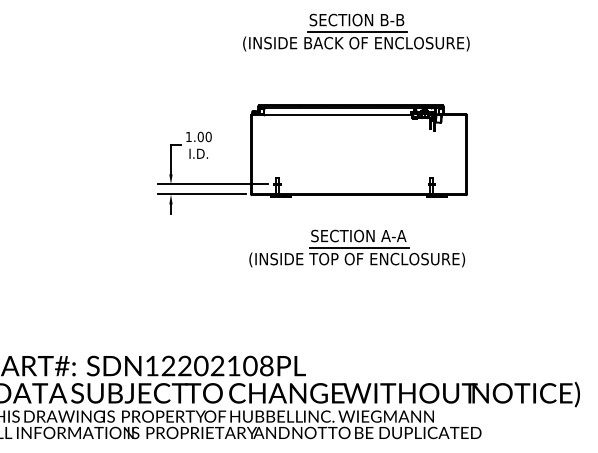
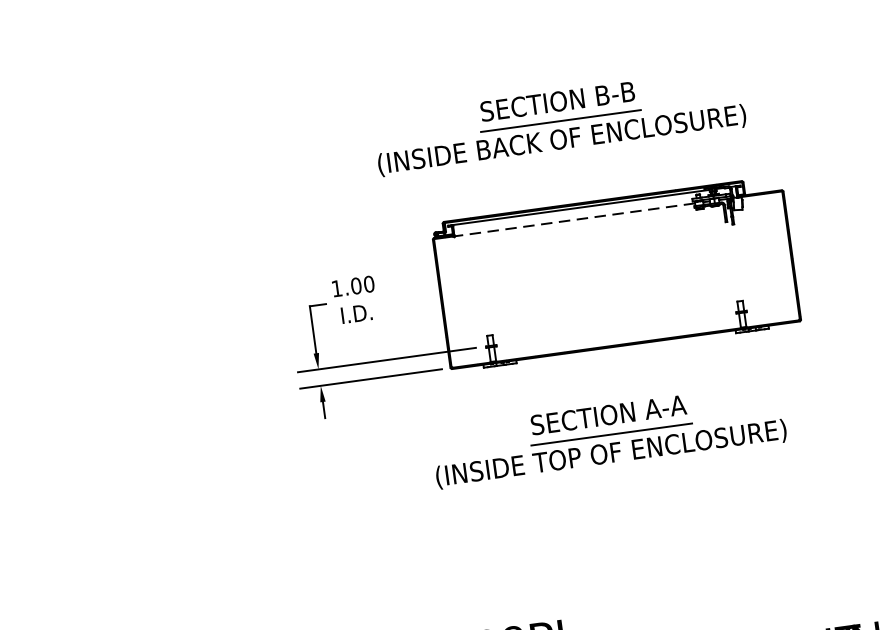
part: (356, 32) -> (559, 121), moved
line: (337, 115) -> (573, 220), solid -> dashed
part: (357, 248) -> (609, 435), moved

